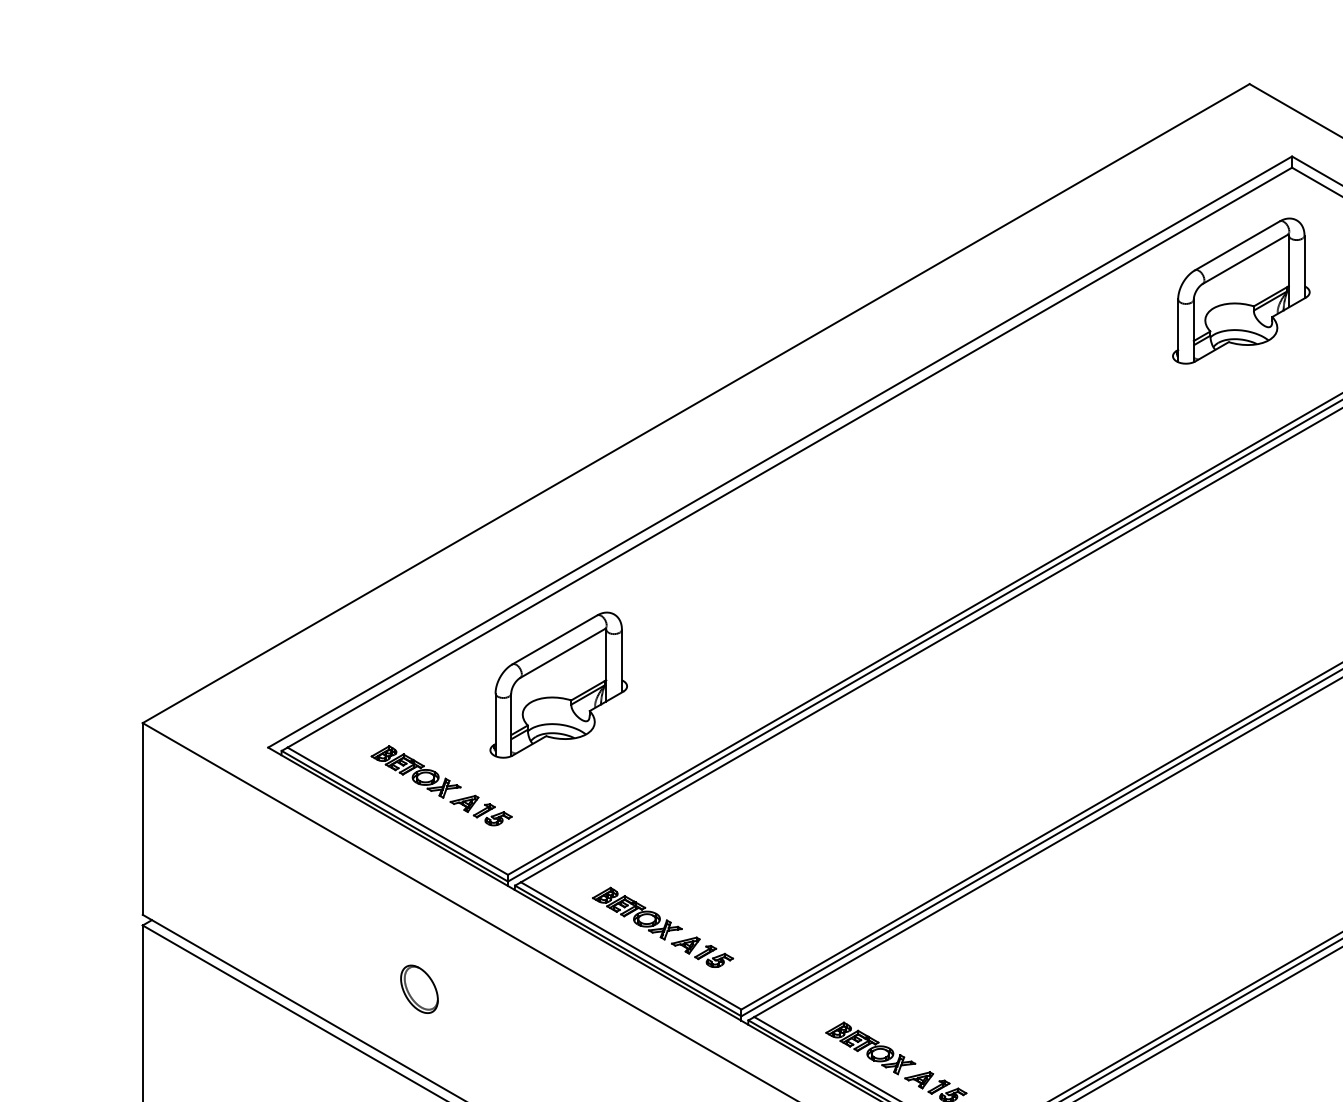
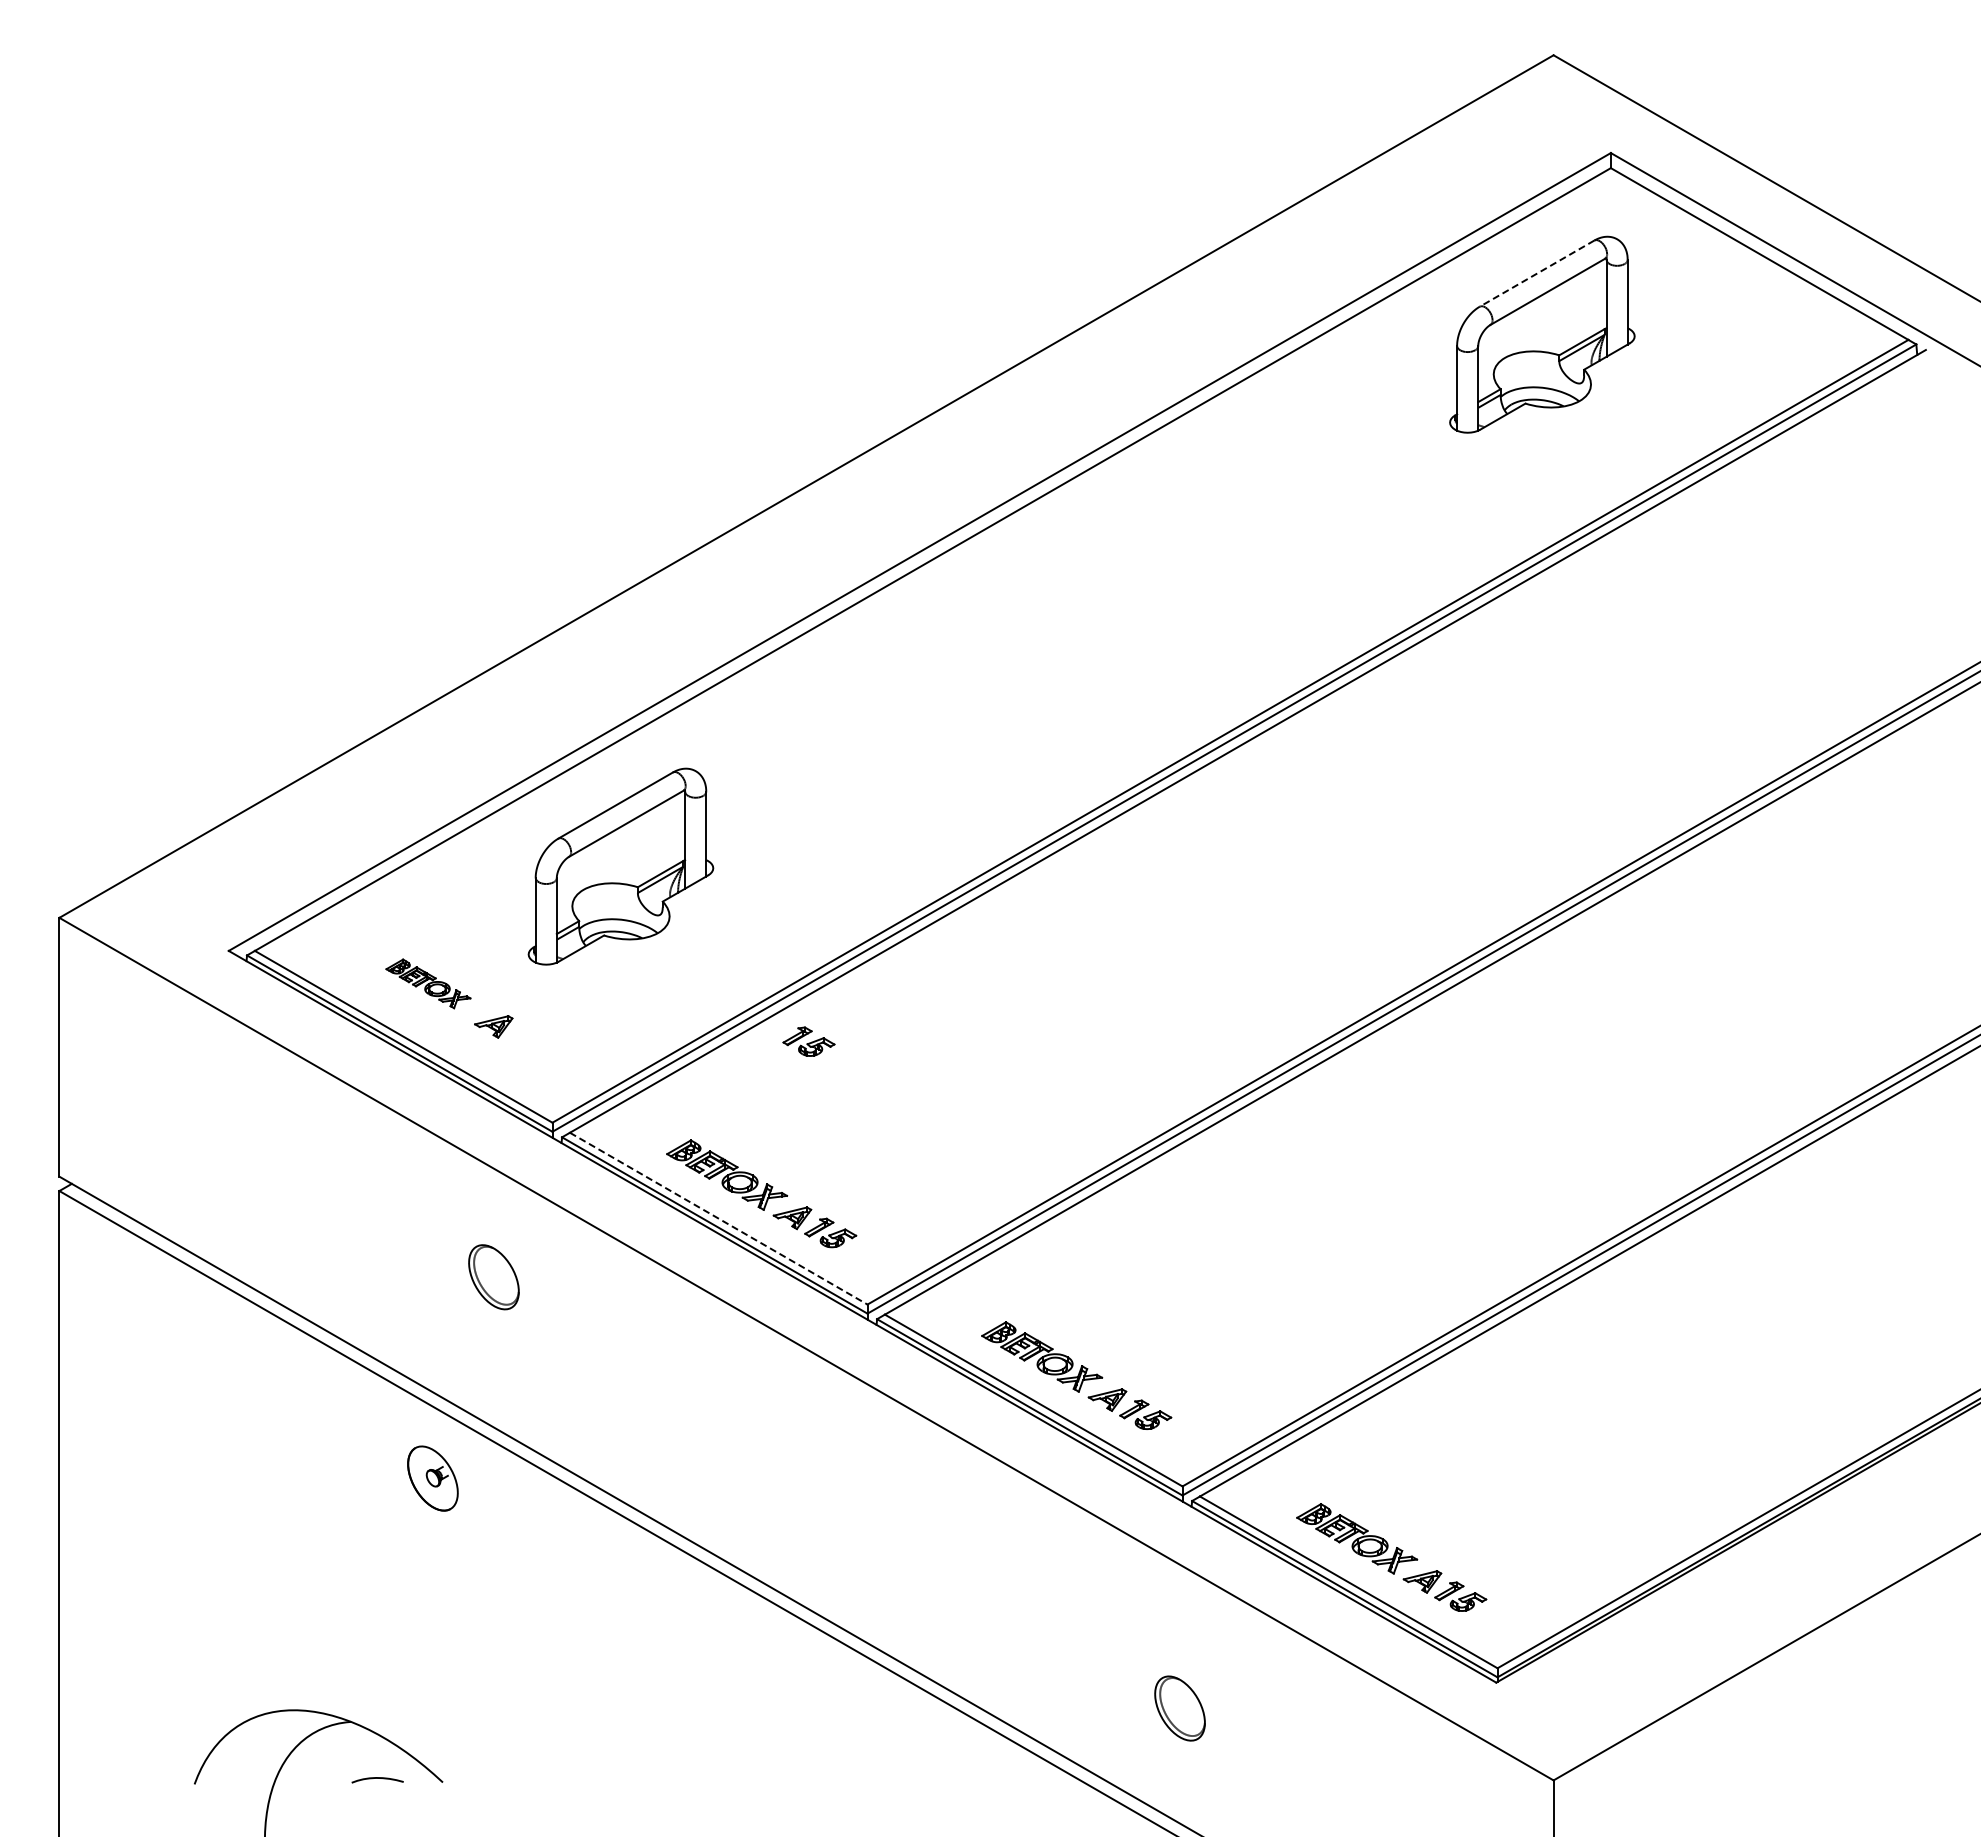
line: (1236, 245) -> (1536, 273), solid -> dashed
part: (416, 771) -> (428, 983), size x0.7
part: (492, 814) -> (808, 1041), moved
line: (631, 945) -> (718, 1218), solid -> dashed
part: (419, 989) -> (493, 1277), moved

